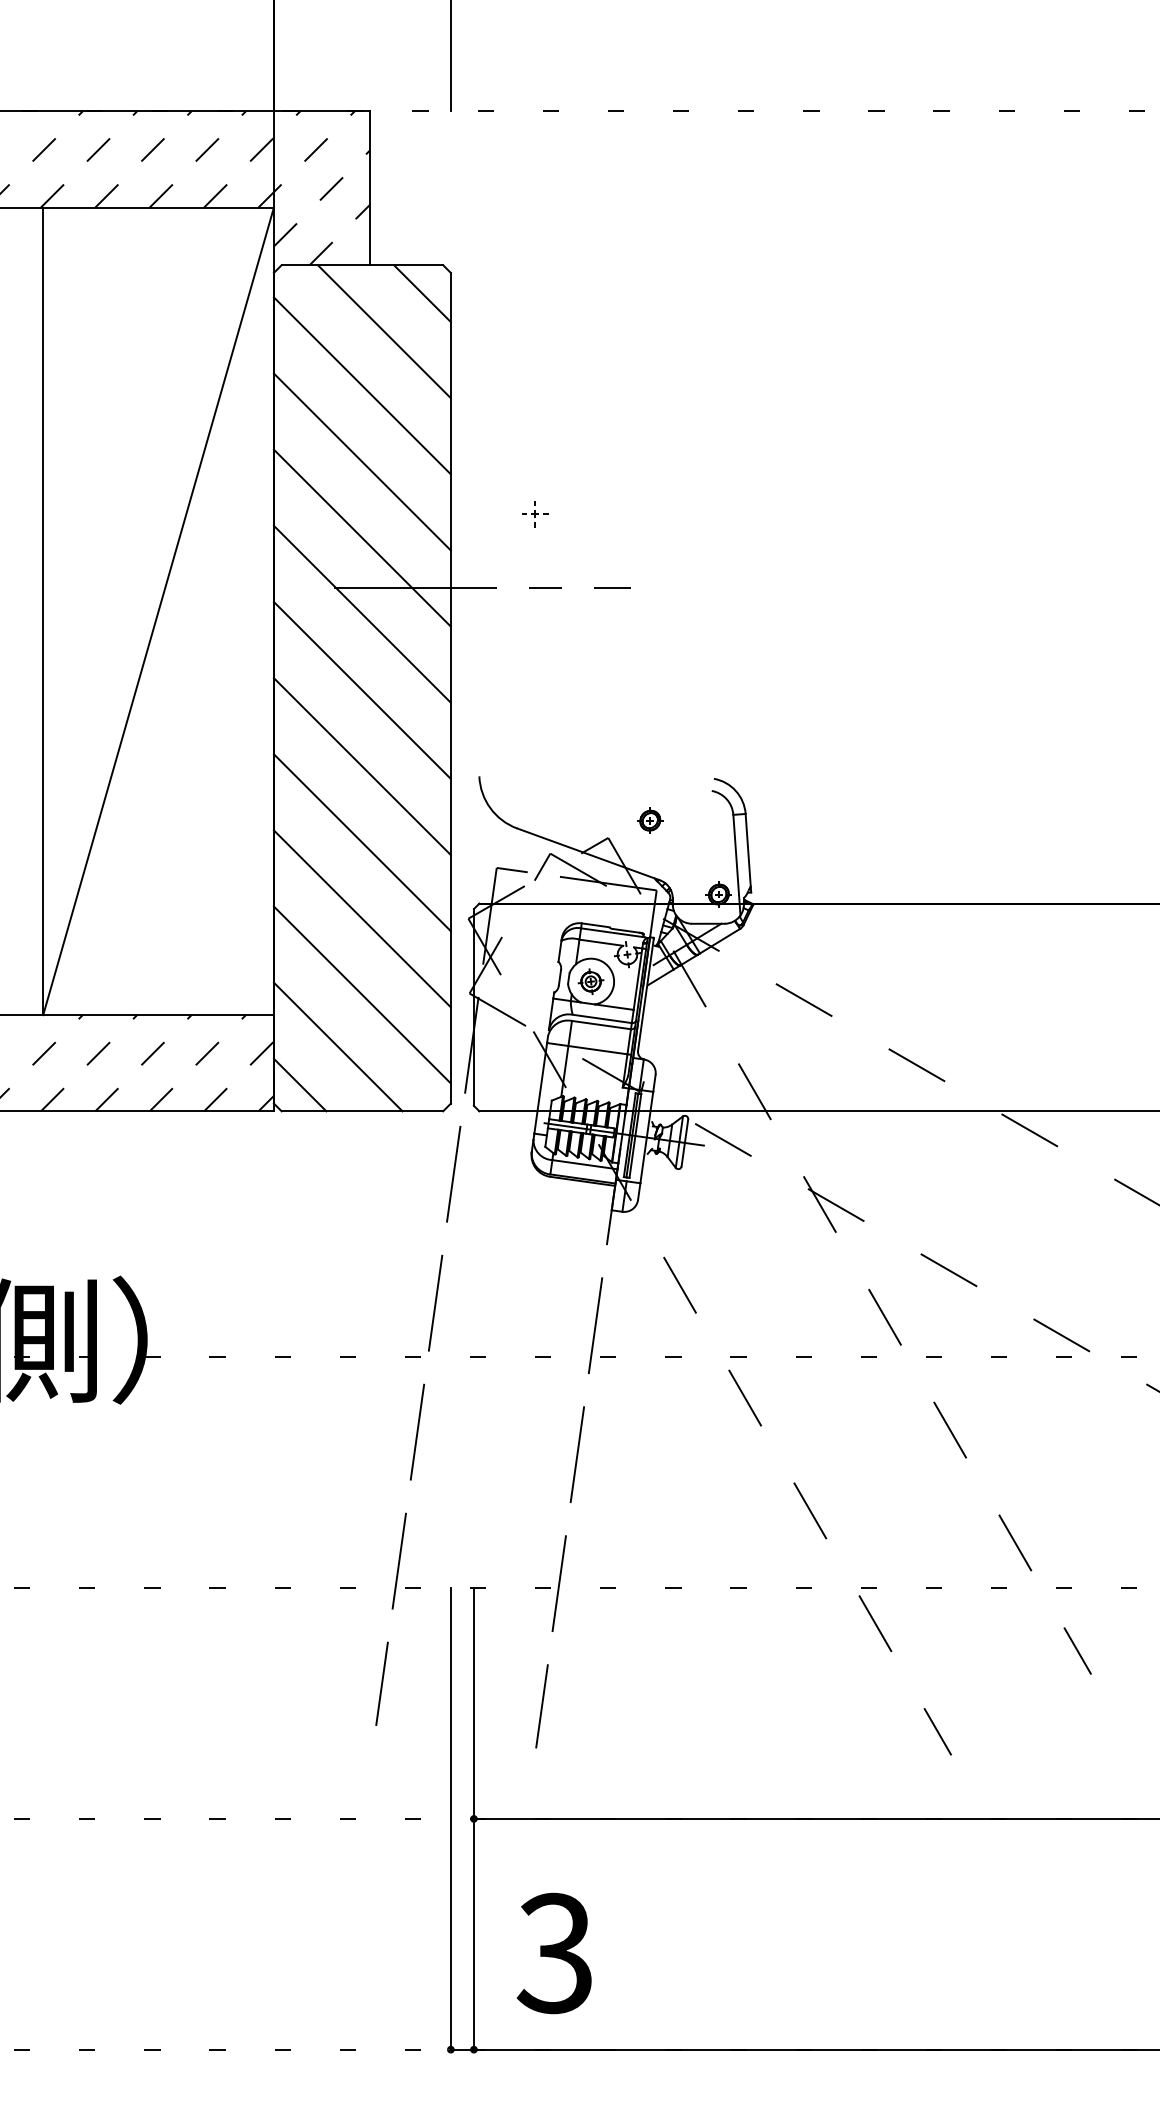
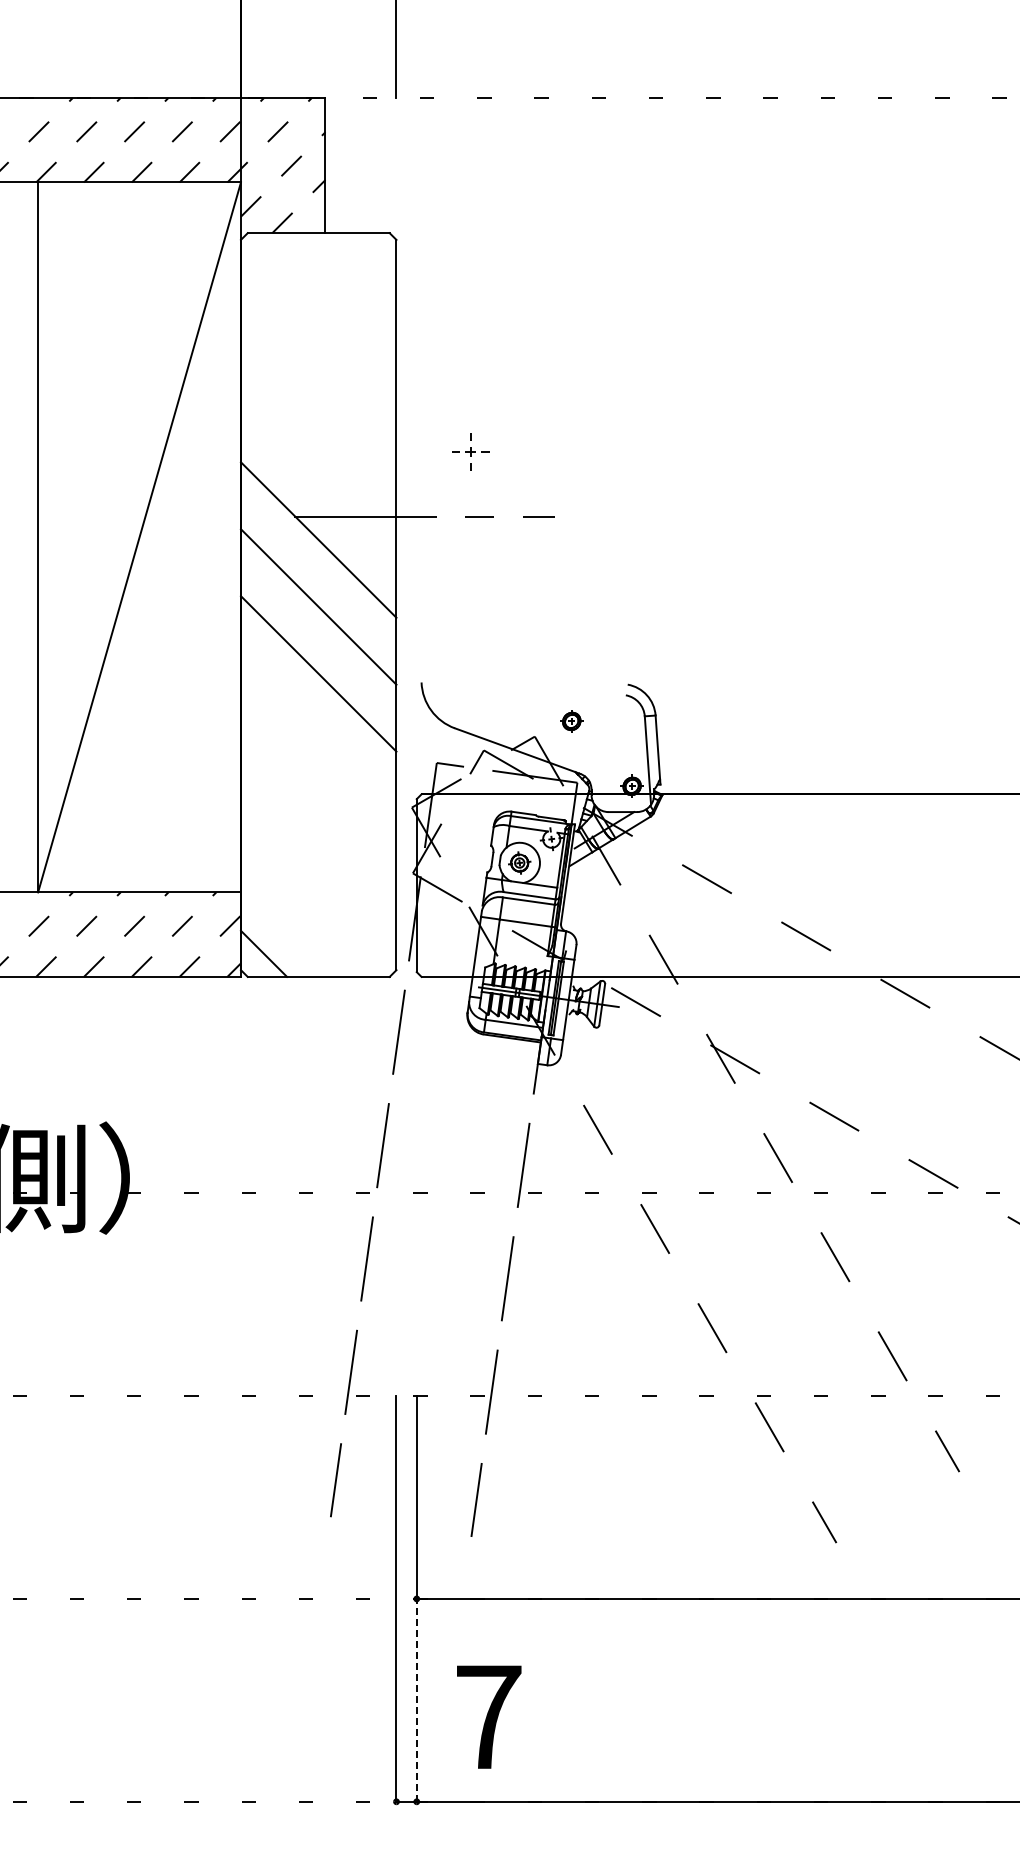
line: (422, 294) -> (371, 258), removed
line: (383, 331) -> (337, 291), removed
line: (362, 386) -> (318, 339), removed
line: (362, 461) -> (318, 405), removed
part: (535, 513) -> (470, 451), size x1.6
line: (362, 537) -> (318, 472), removed
line: (362, 842) -> (318, 740), removed
line: (362, 918) -> (318, 807), removed
line: (362, 994) -> (318, 874), removed
line: (338, 1045) -> (297, 919), removed
line: (473, 1933) -> (416, 1699), solid -> dashed
text: (554, 1953) -> (487, 1717), 3 -> 7

